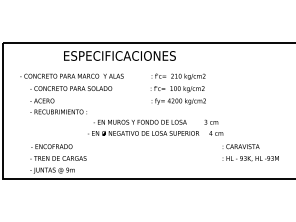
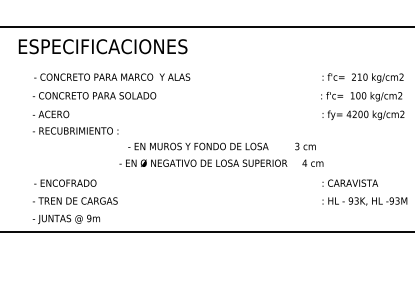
text: (119, 55) -> (102, 45), moved
text: (71, 75) -> (111, 76), moved
text: (177, 88) -> (361, 95), moved

